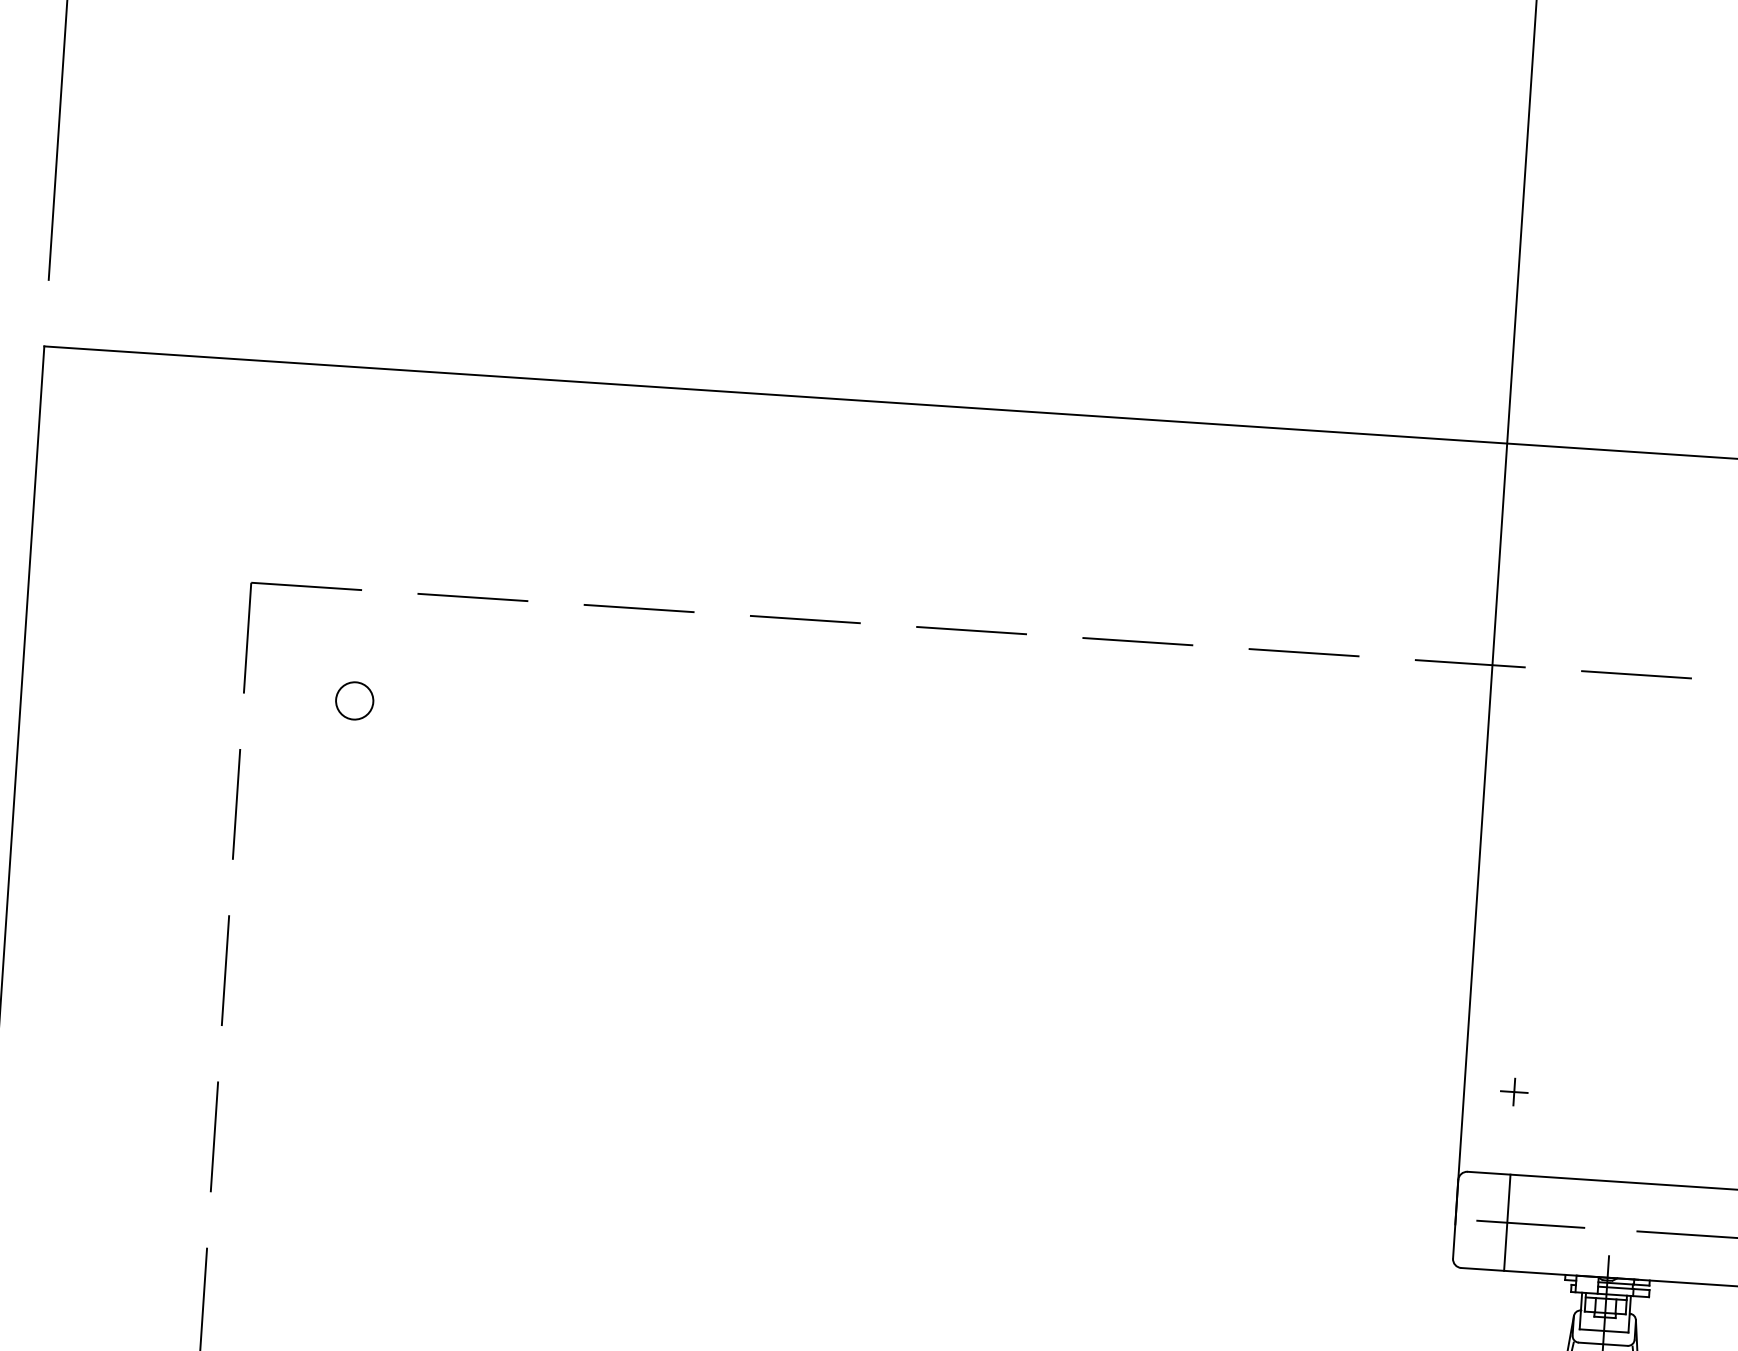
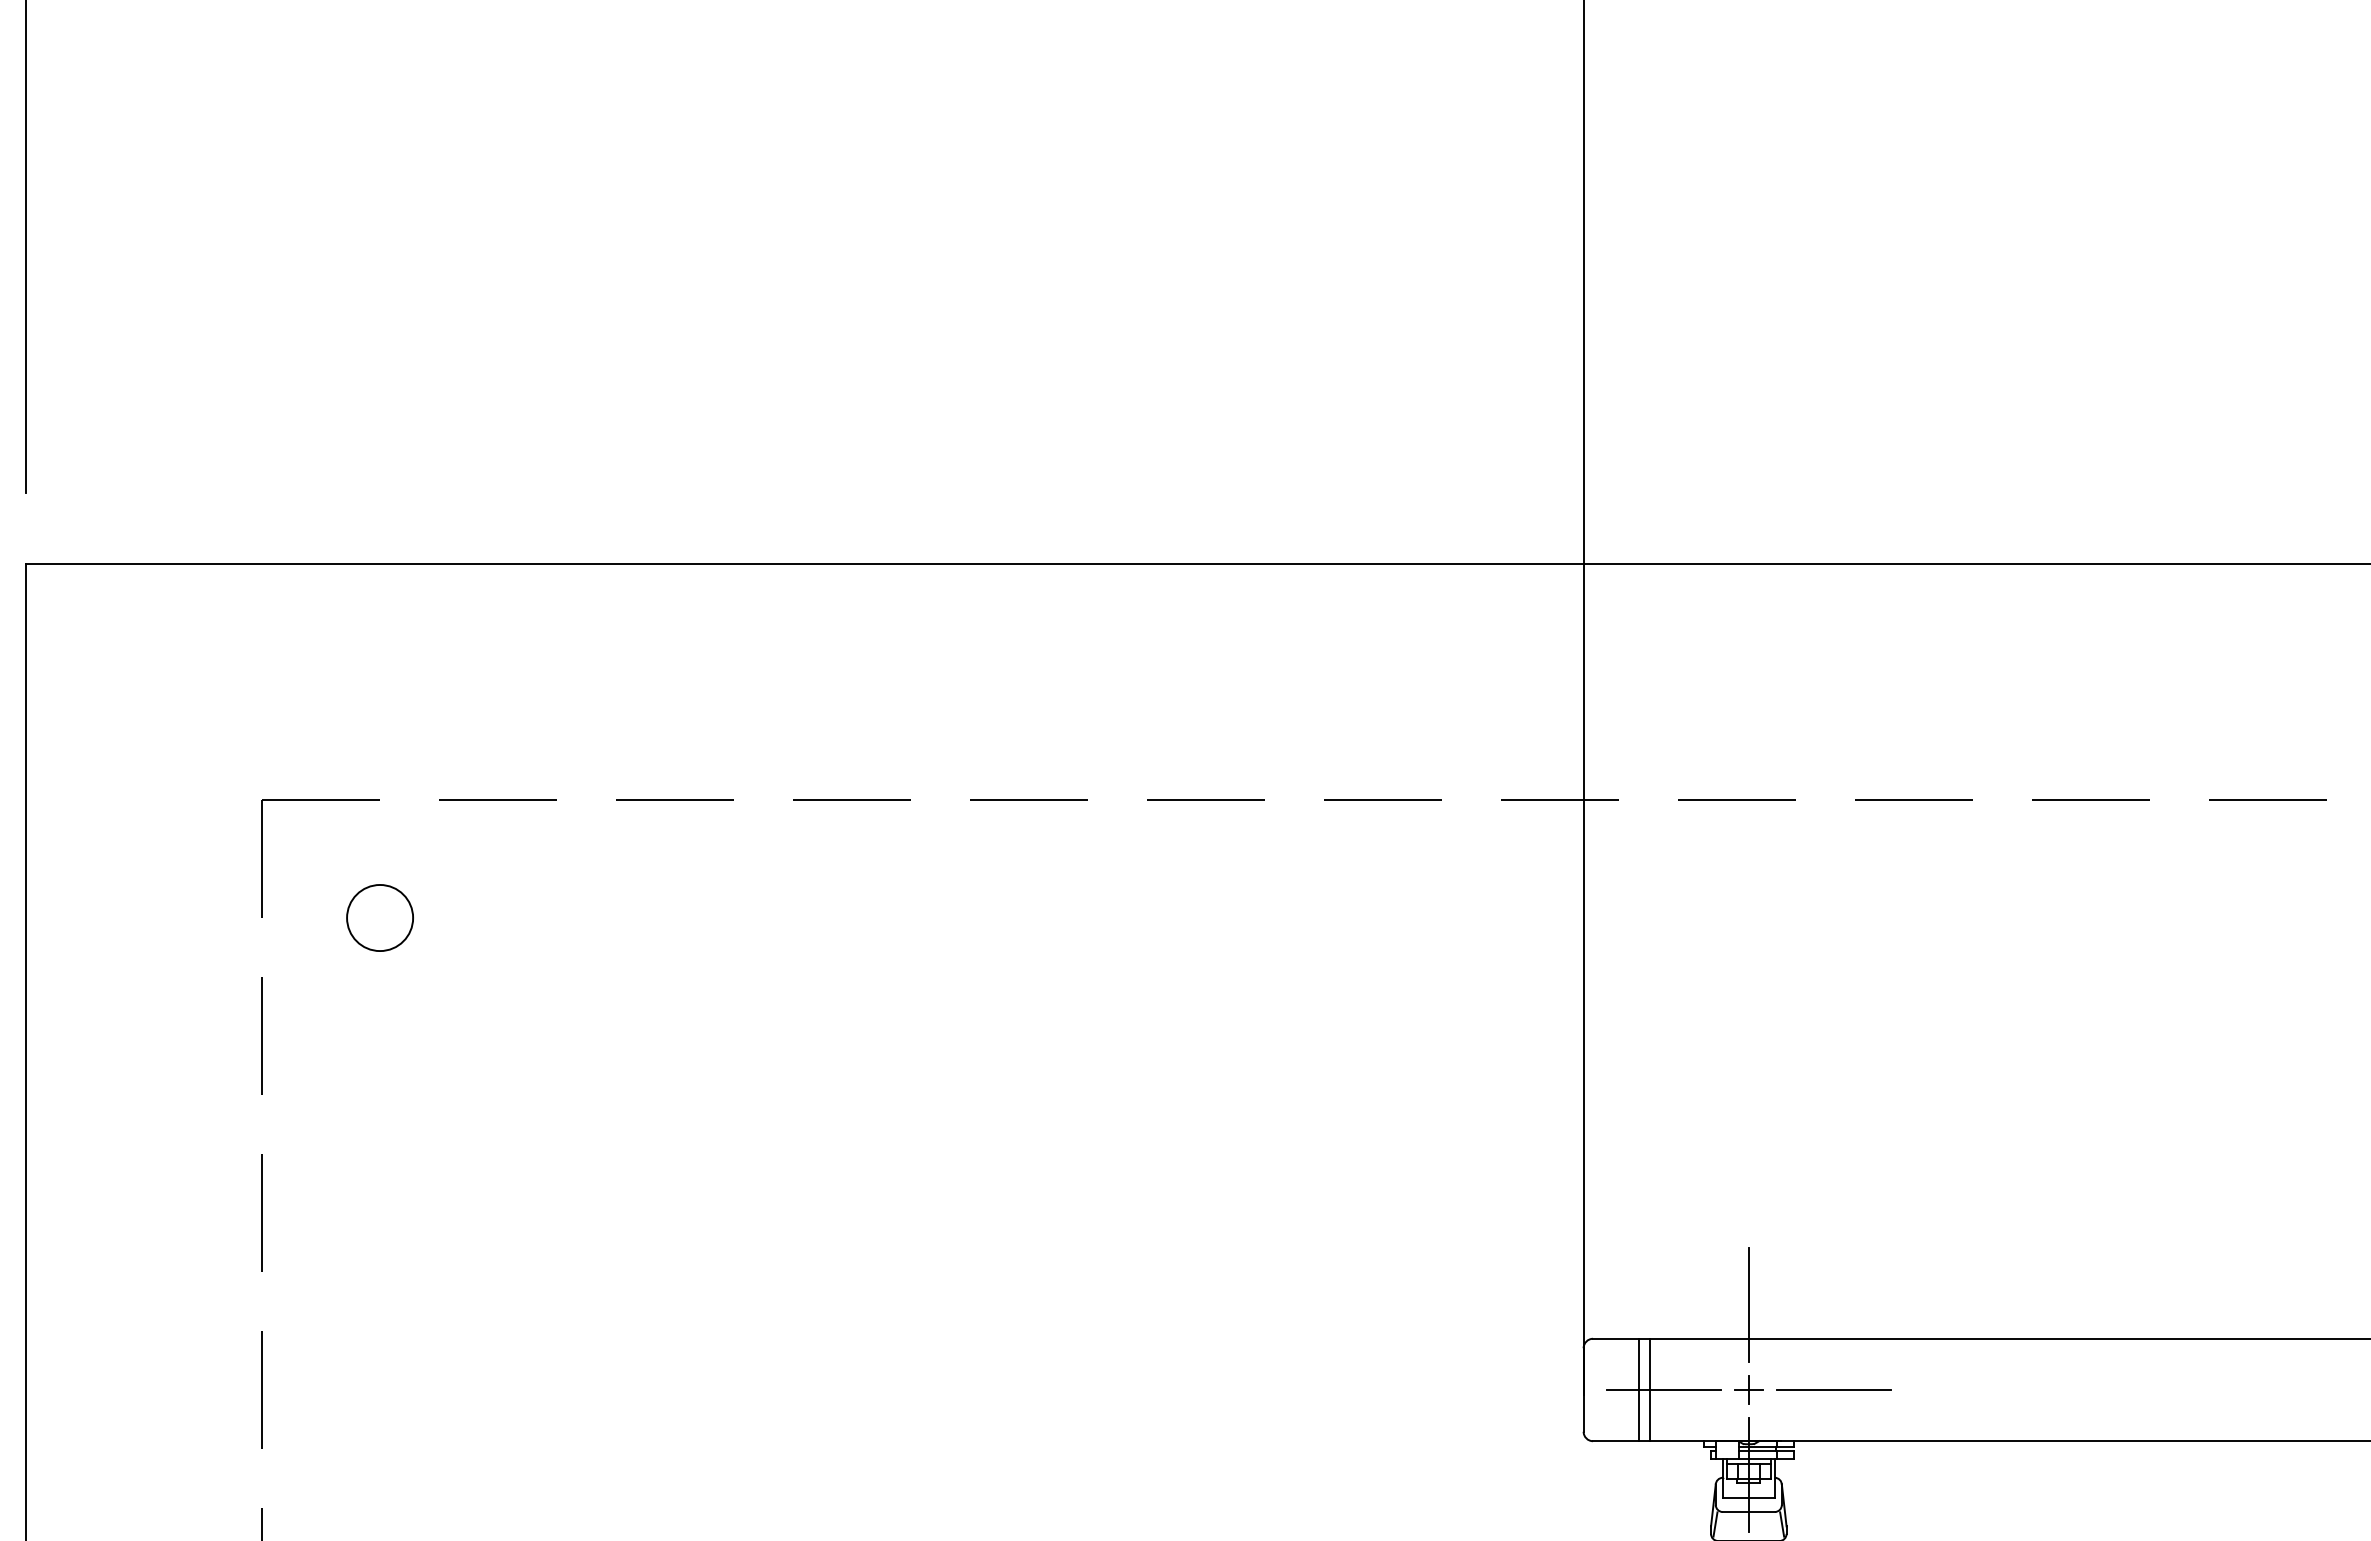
circle: (355, 700) -> (380, 917), size x1.67
part: (1514, 1091) -> (1748, 1389), moved
line: (1615, 1149) -> (1748, 1304), added
line: (1517, 1222) -> (1649, 1389), added

